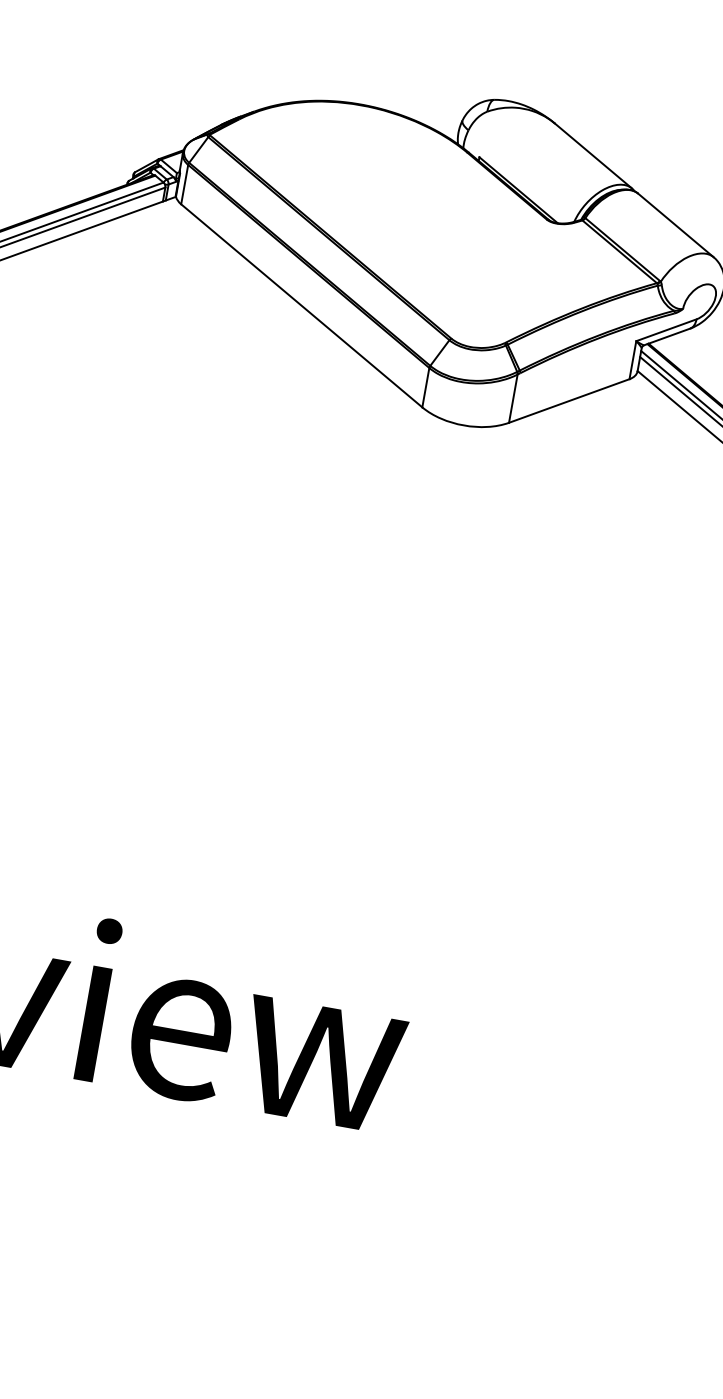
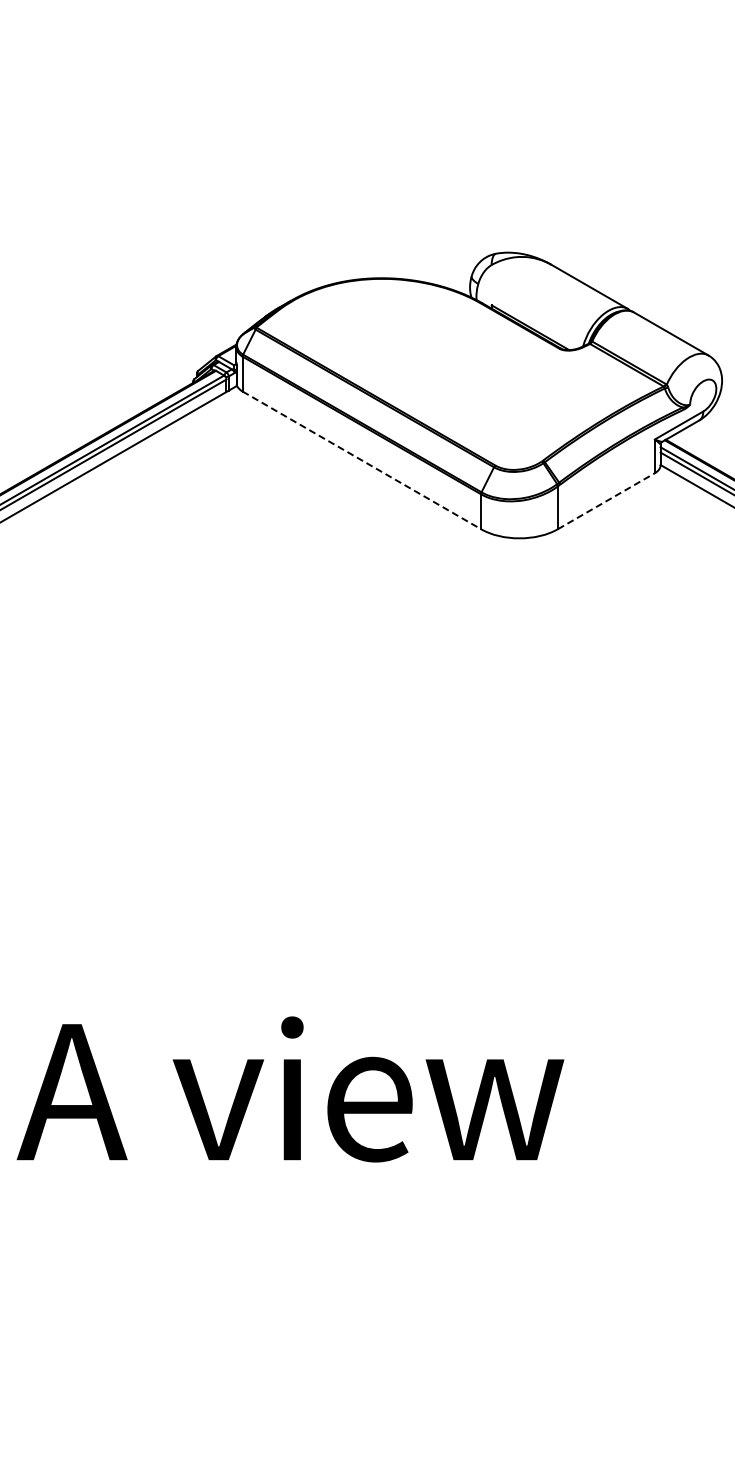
line: (301, 305) -> (361, 460), solid -> dashed
line: (569, 401) -> (606, 501), solid -> dashed

